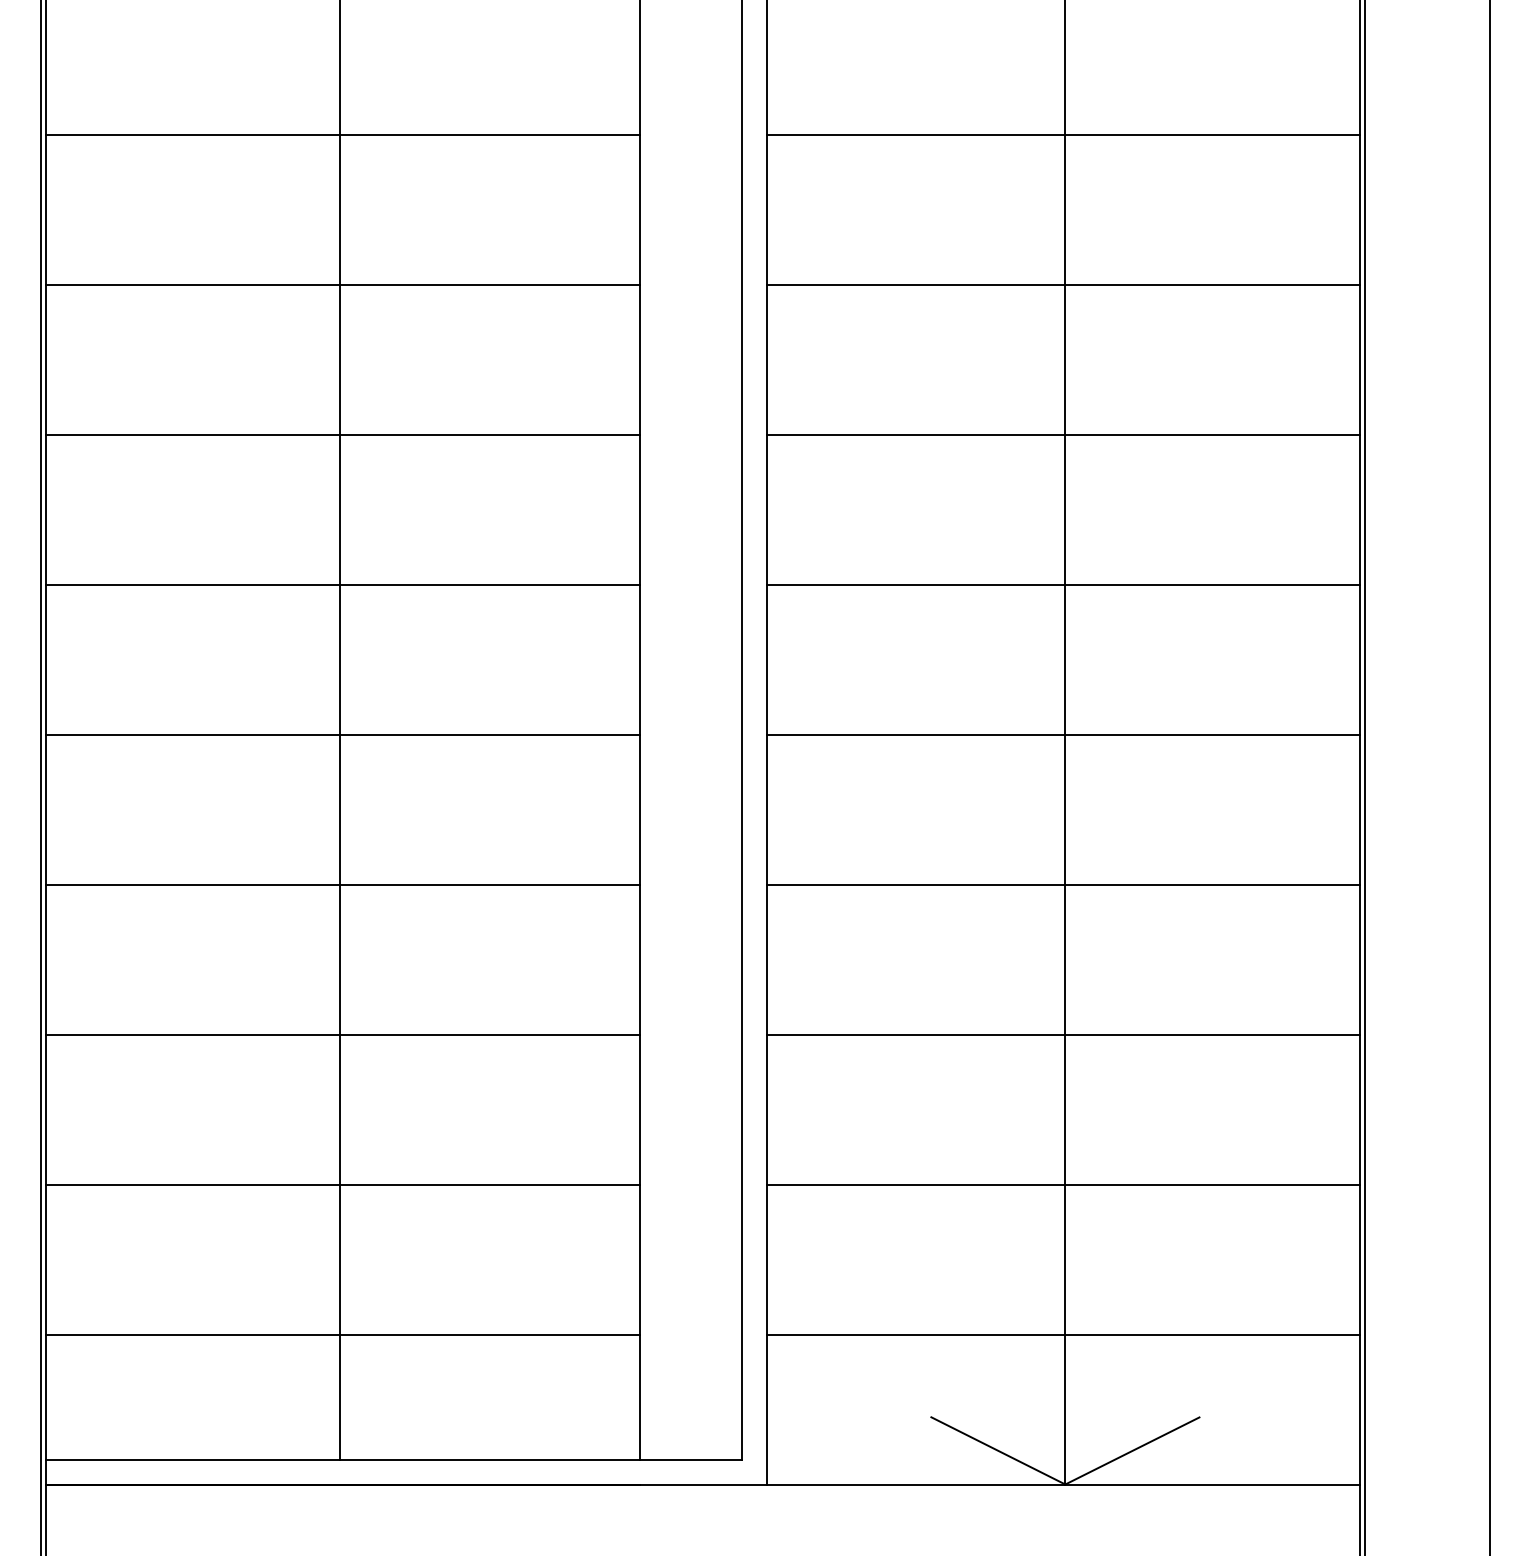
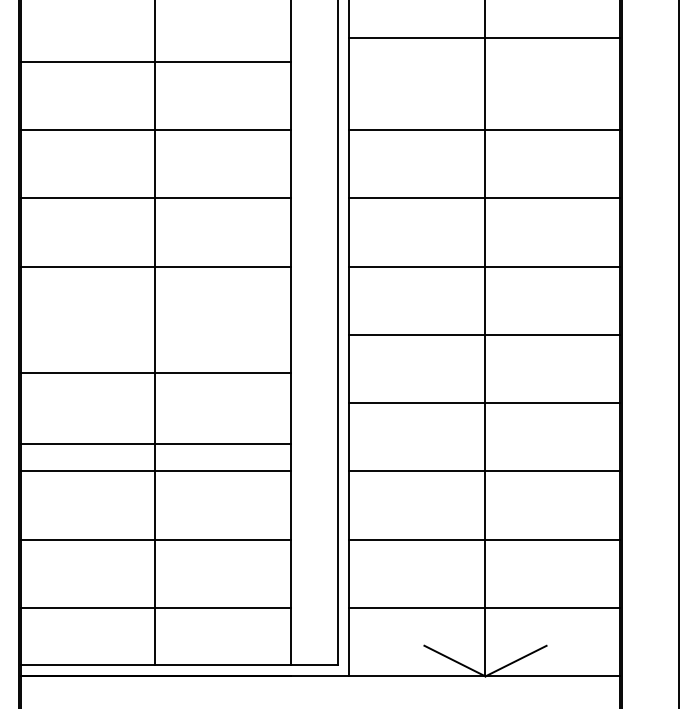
line: (1063, 134) -> (484, 37), moved
line: (341, 734) -> (155, 372), moved
line: (341, 885) -> (155, 444), moved

